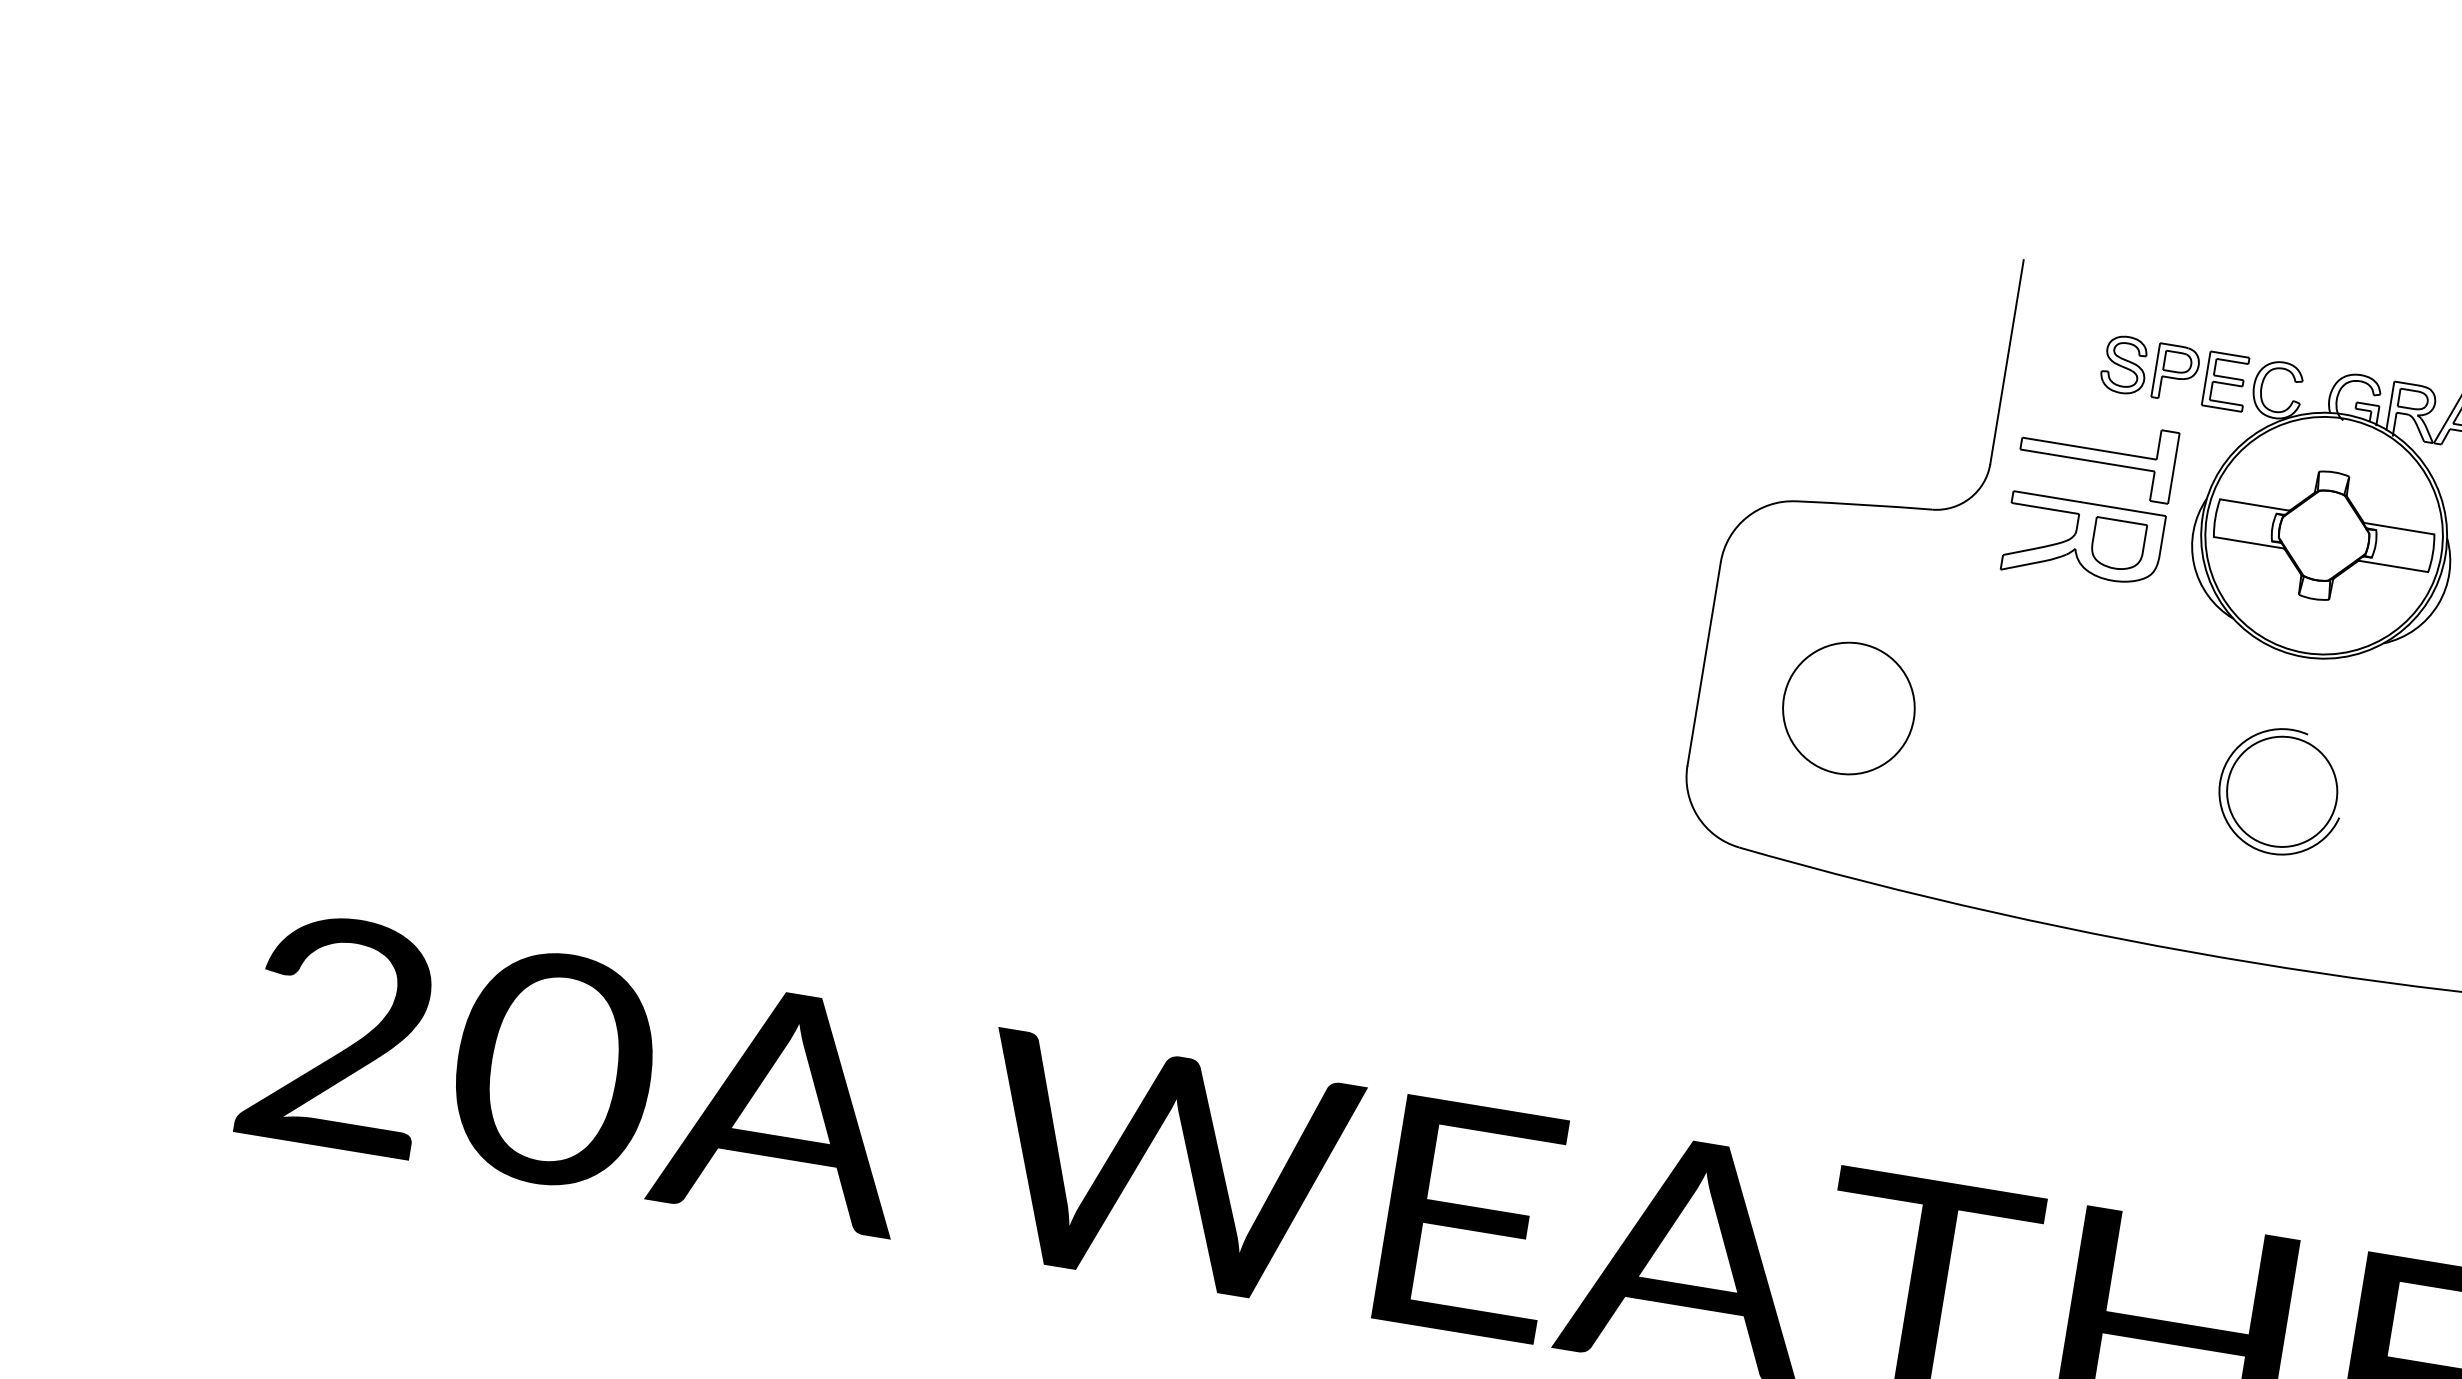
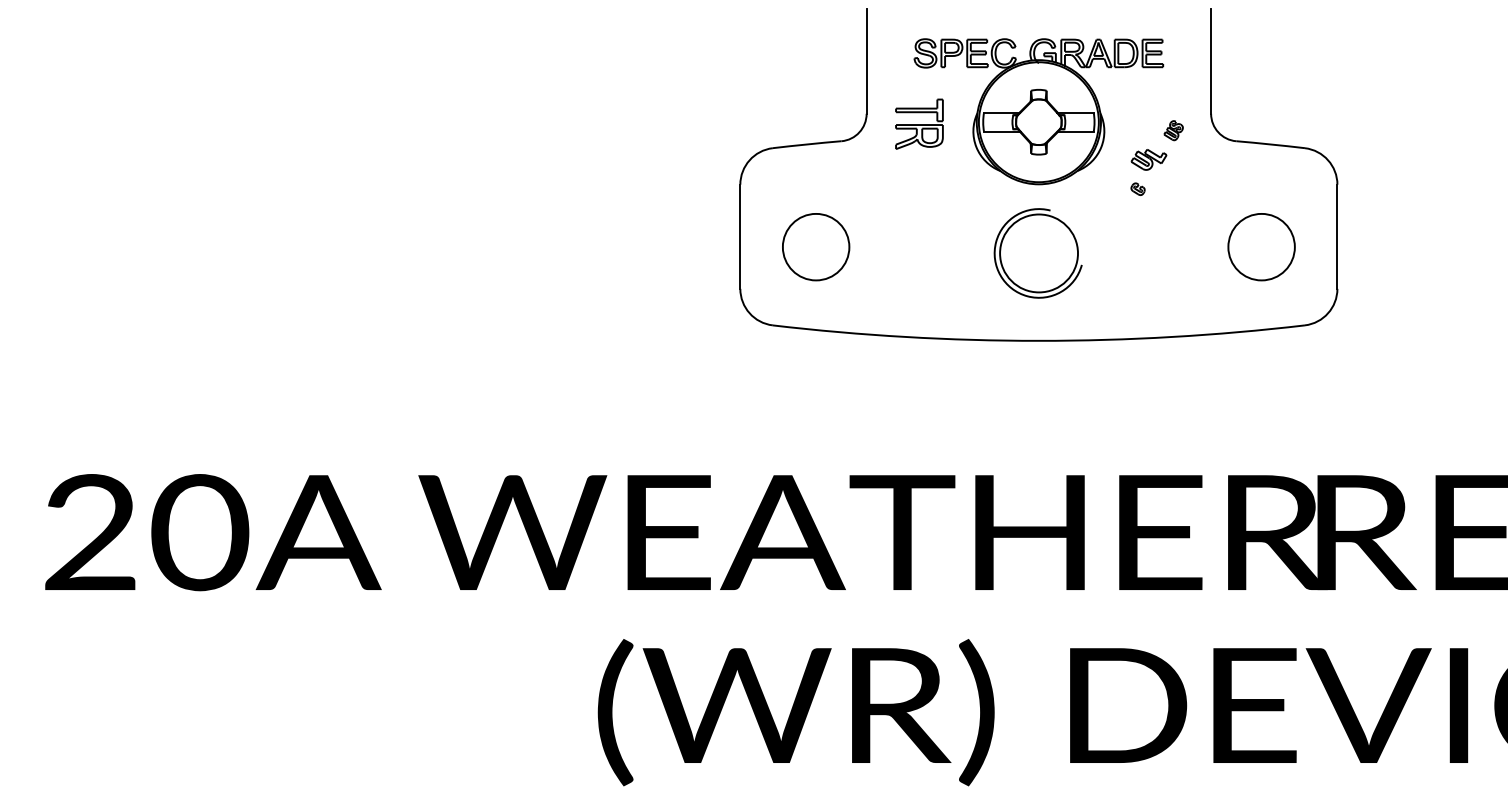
part: (2090, 501) -> (919, 124), size x0.6
part: (2281, 790) -> (1038, 252), size x1.4

